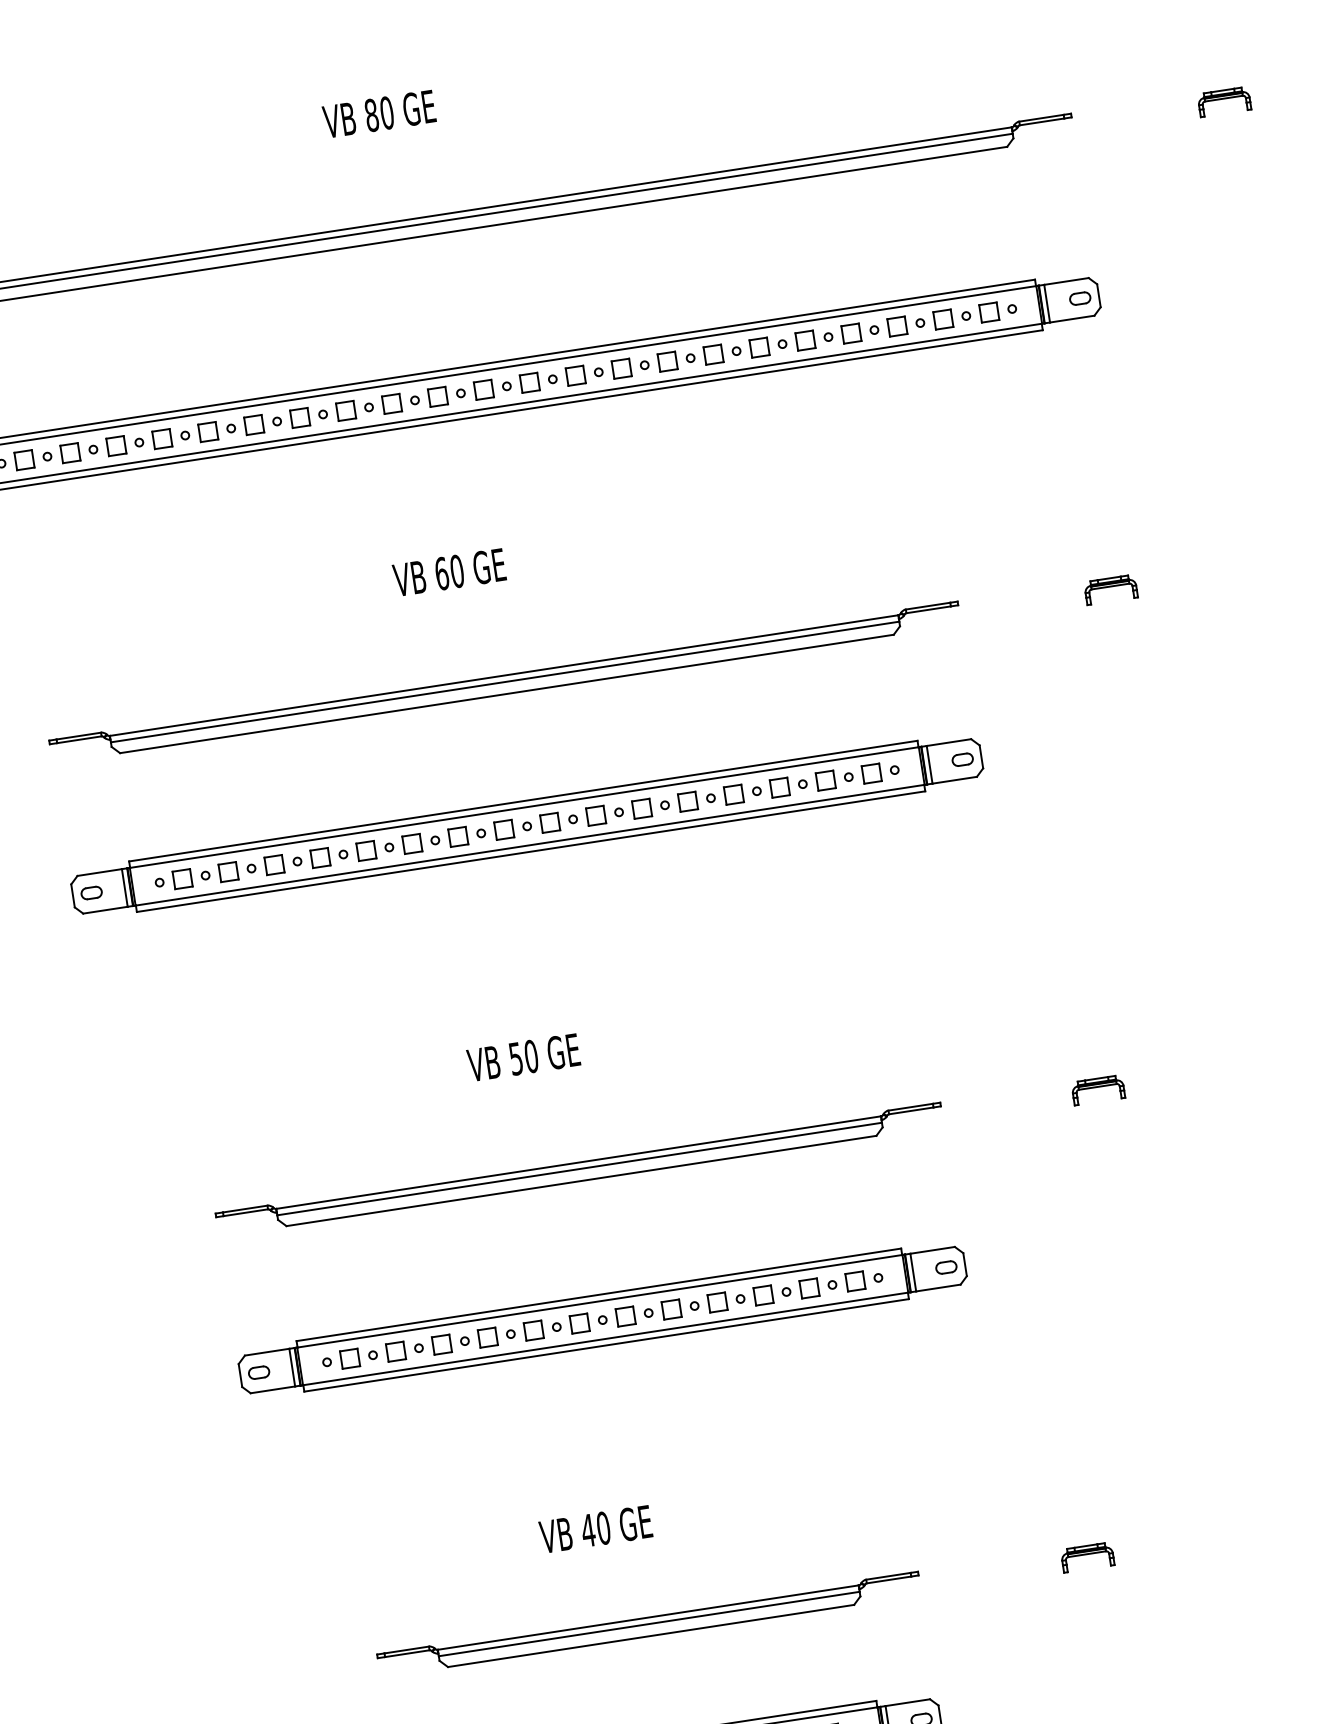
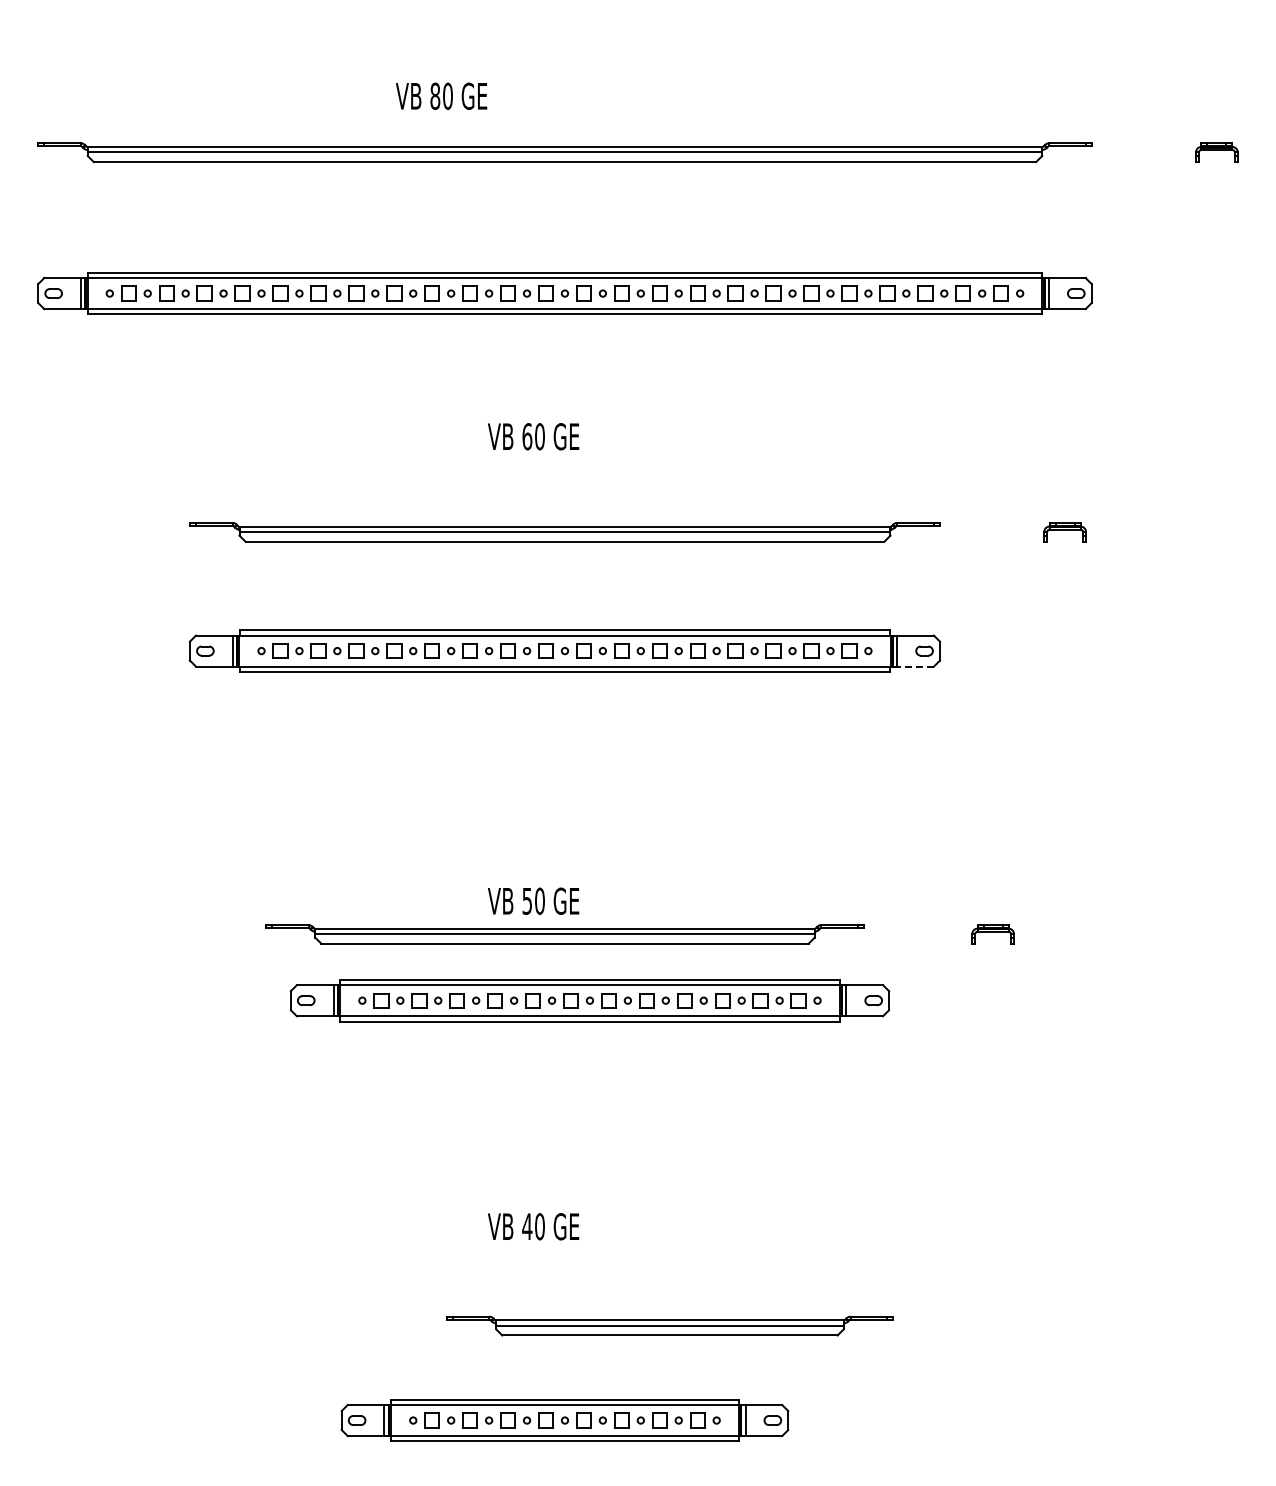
text: (379, 113) -> (441, 95), moved
line: (954, 780) -> (915, 666), solid -> dashed
text: (523, 1056) -> (533, 900), moved
part: (602, 1319) -> (589, 1000), moved
part: (1087, 1556) -> (926, 1309), removed
part: (648, 1623) -> (669, 1325), moved

